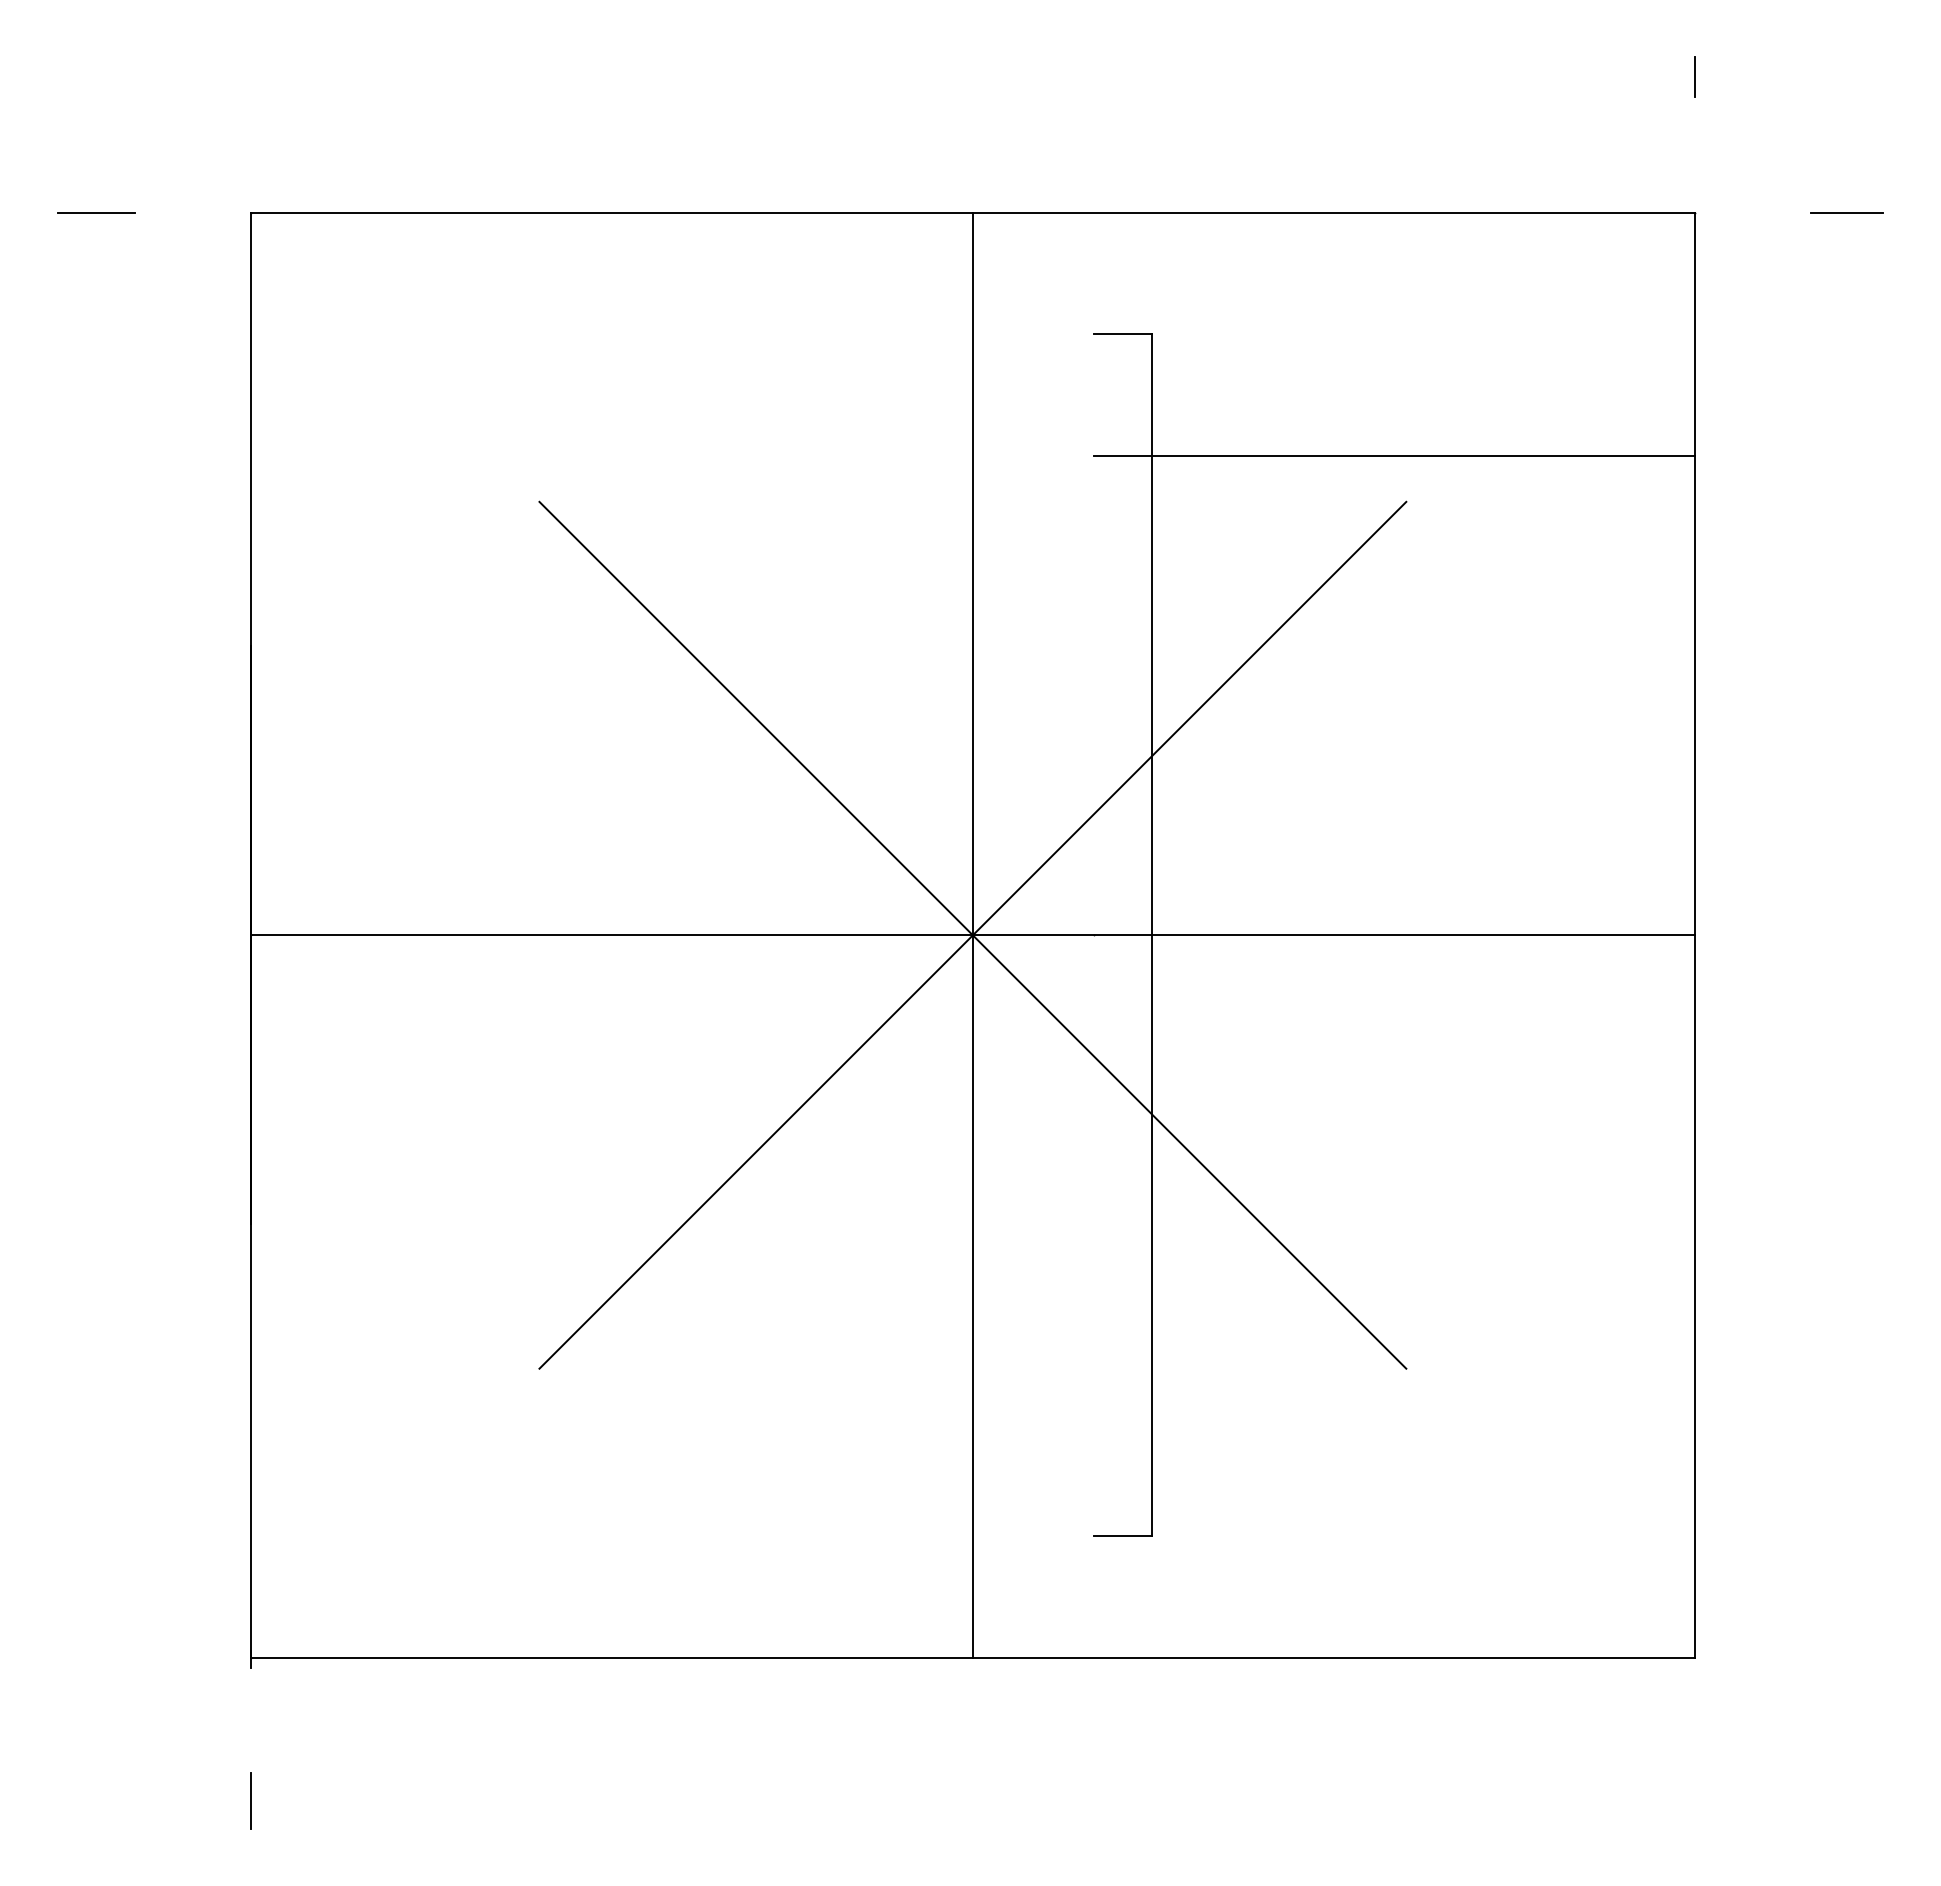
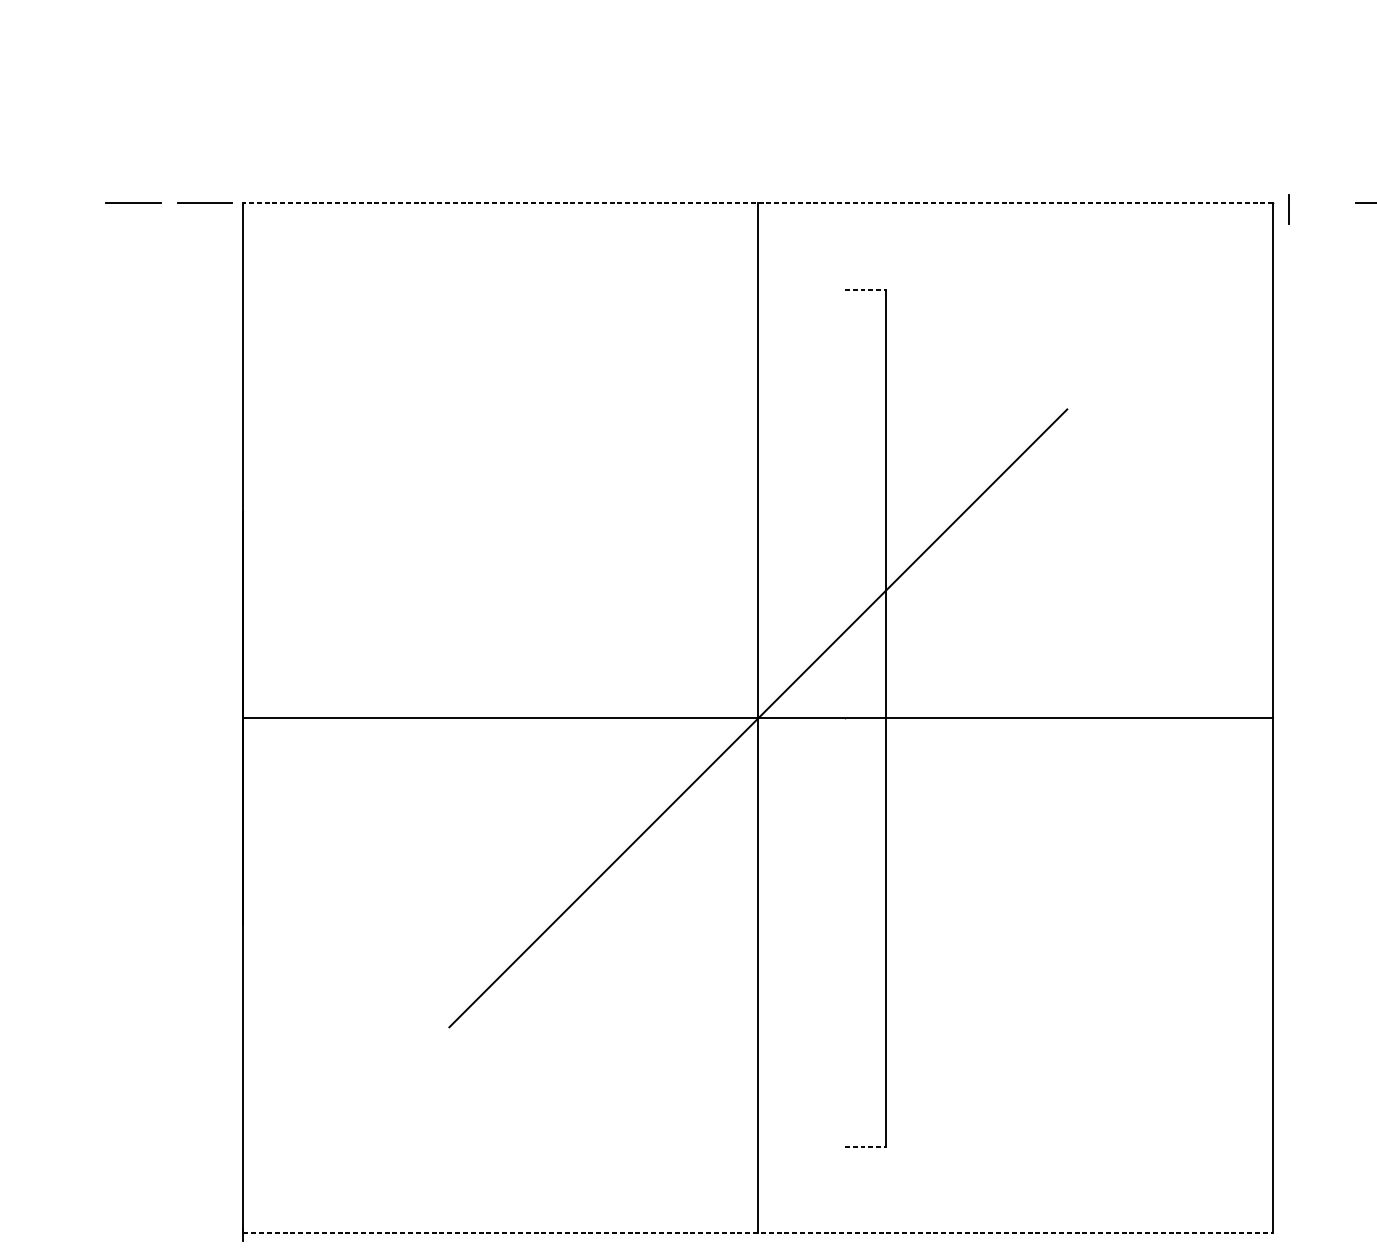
line: (1694, 76) -> (1288, 208), moved
line: (196, 212) -> (204, 203), added
line: (972, 212) -> (758, 203), solid -> dashed
line: (1123, 334) -> (865, 290), solid -> dashed
line: (1394, 455) -> (1058, 376), removed
line: (972, 934) -> (758, 717), removed
line: (1123, 1536) -> (865, 1146), solid -> dashed
line: (973, 1657) -> (758, 1233), solid -> dashed

